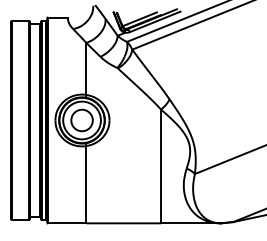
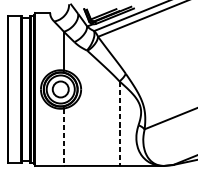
line: (161, 166) -> (119, 123), solid -> dashed
line: (86, 184) -> (64, 137), solid -> dashed

